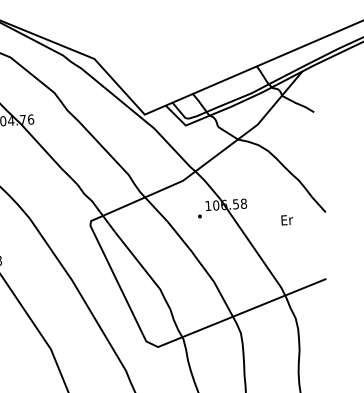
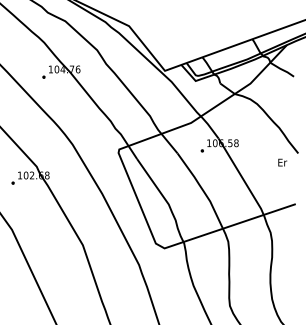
text: (287, 219) -> (282, 162), moved

